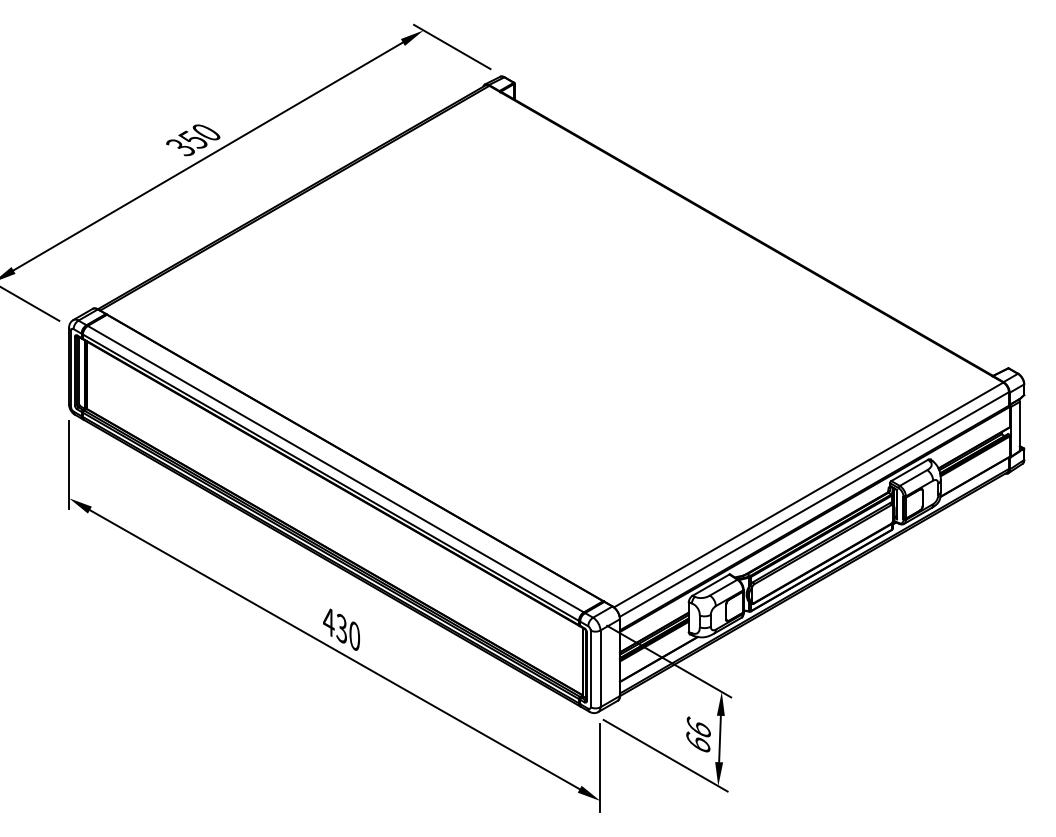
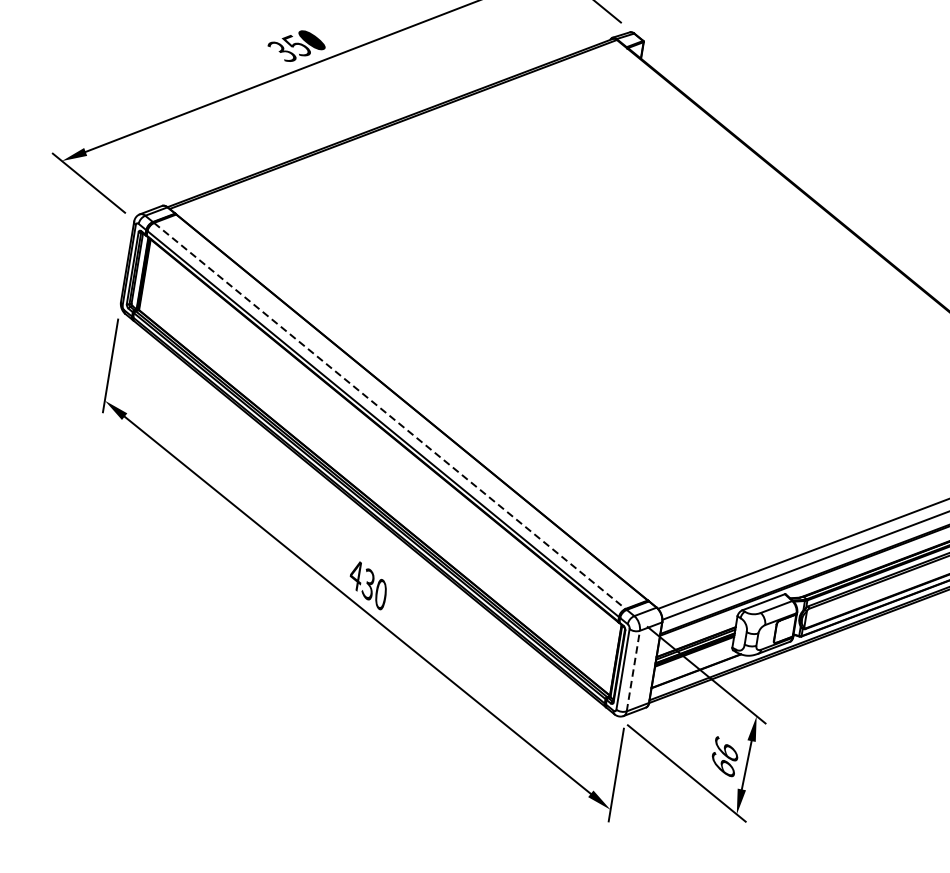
line: (336, 469) -> (390, 416), solid -> dashed
line: (600, 668) -> (633, 670), solid -> dashed

